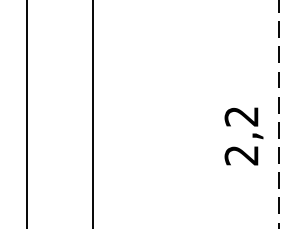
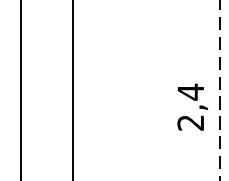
text: (241, 115) -> (190, 91), 2,2 -> 2,4

